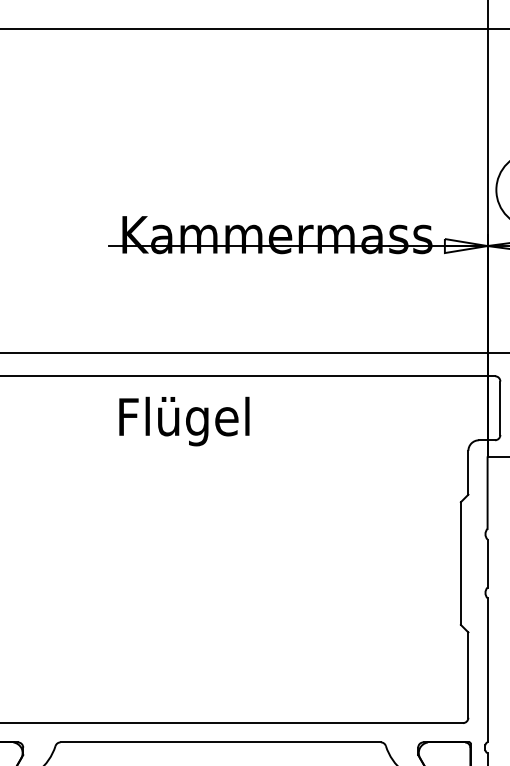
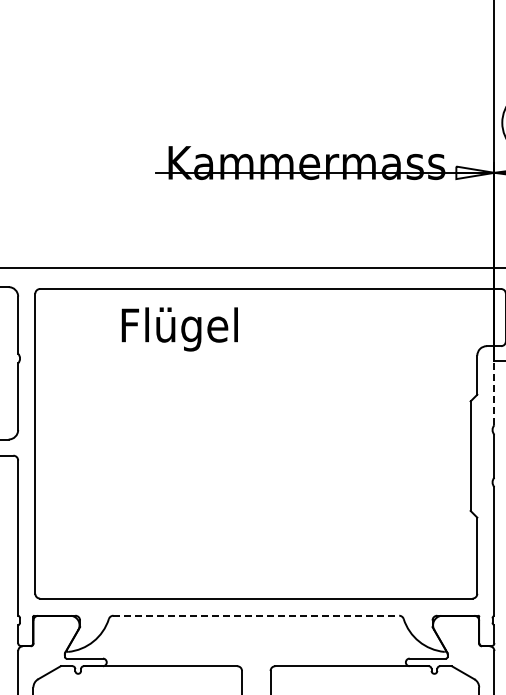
text: (183, 421) -> (179, 329), moved
line: (487, 493) -> (494, 393), solid -> dashed
line: (220, 742) -> (256, 615), solid -> dashed

